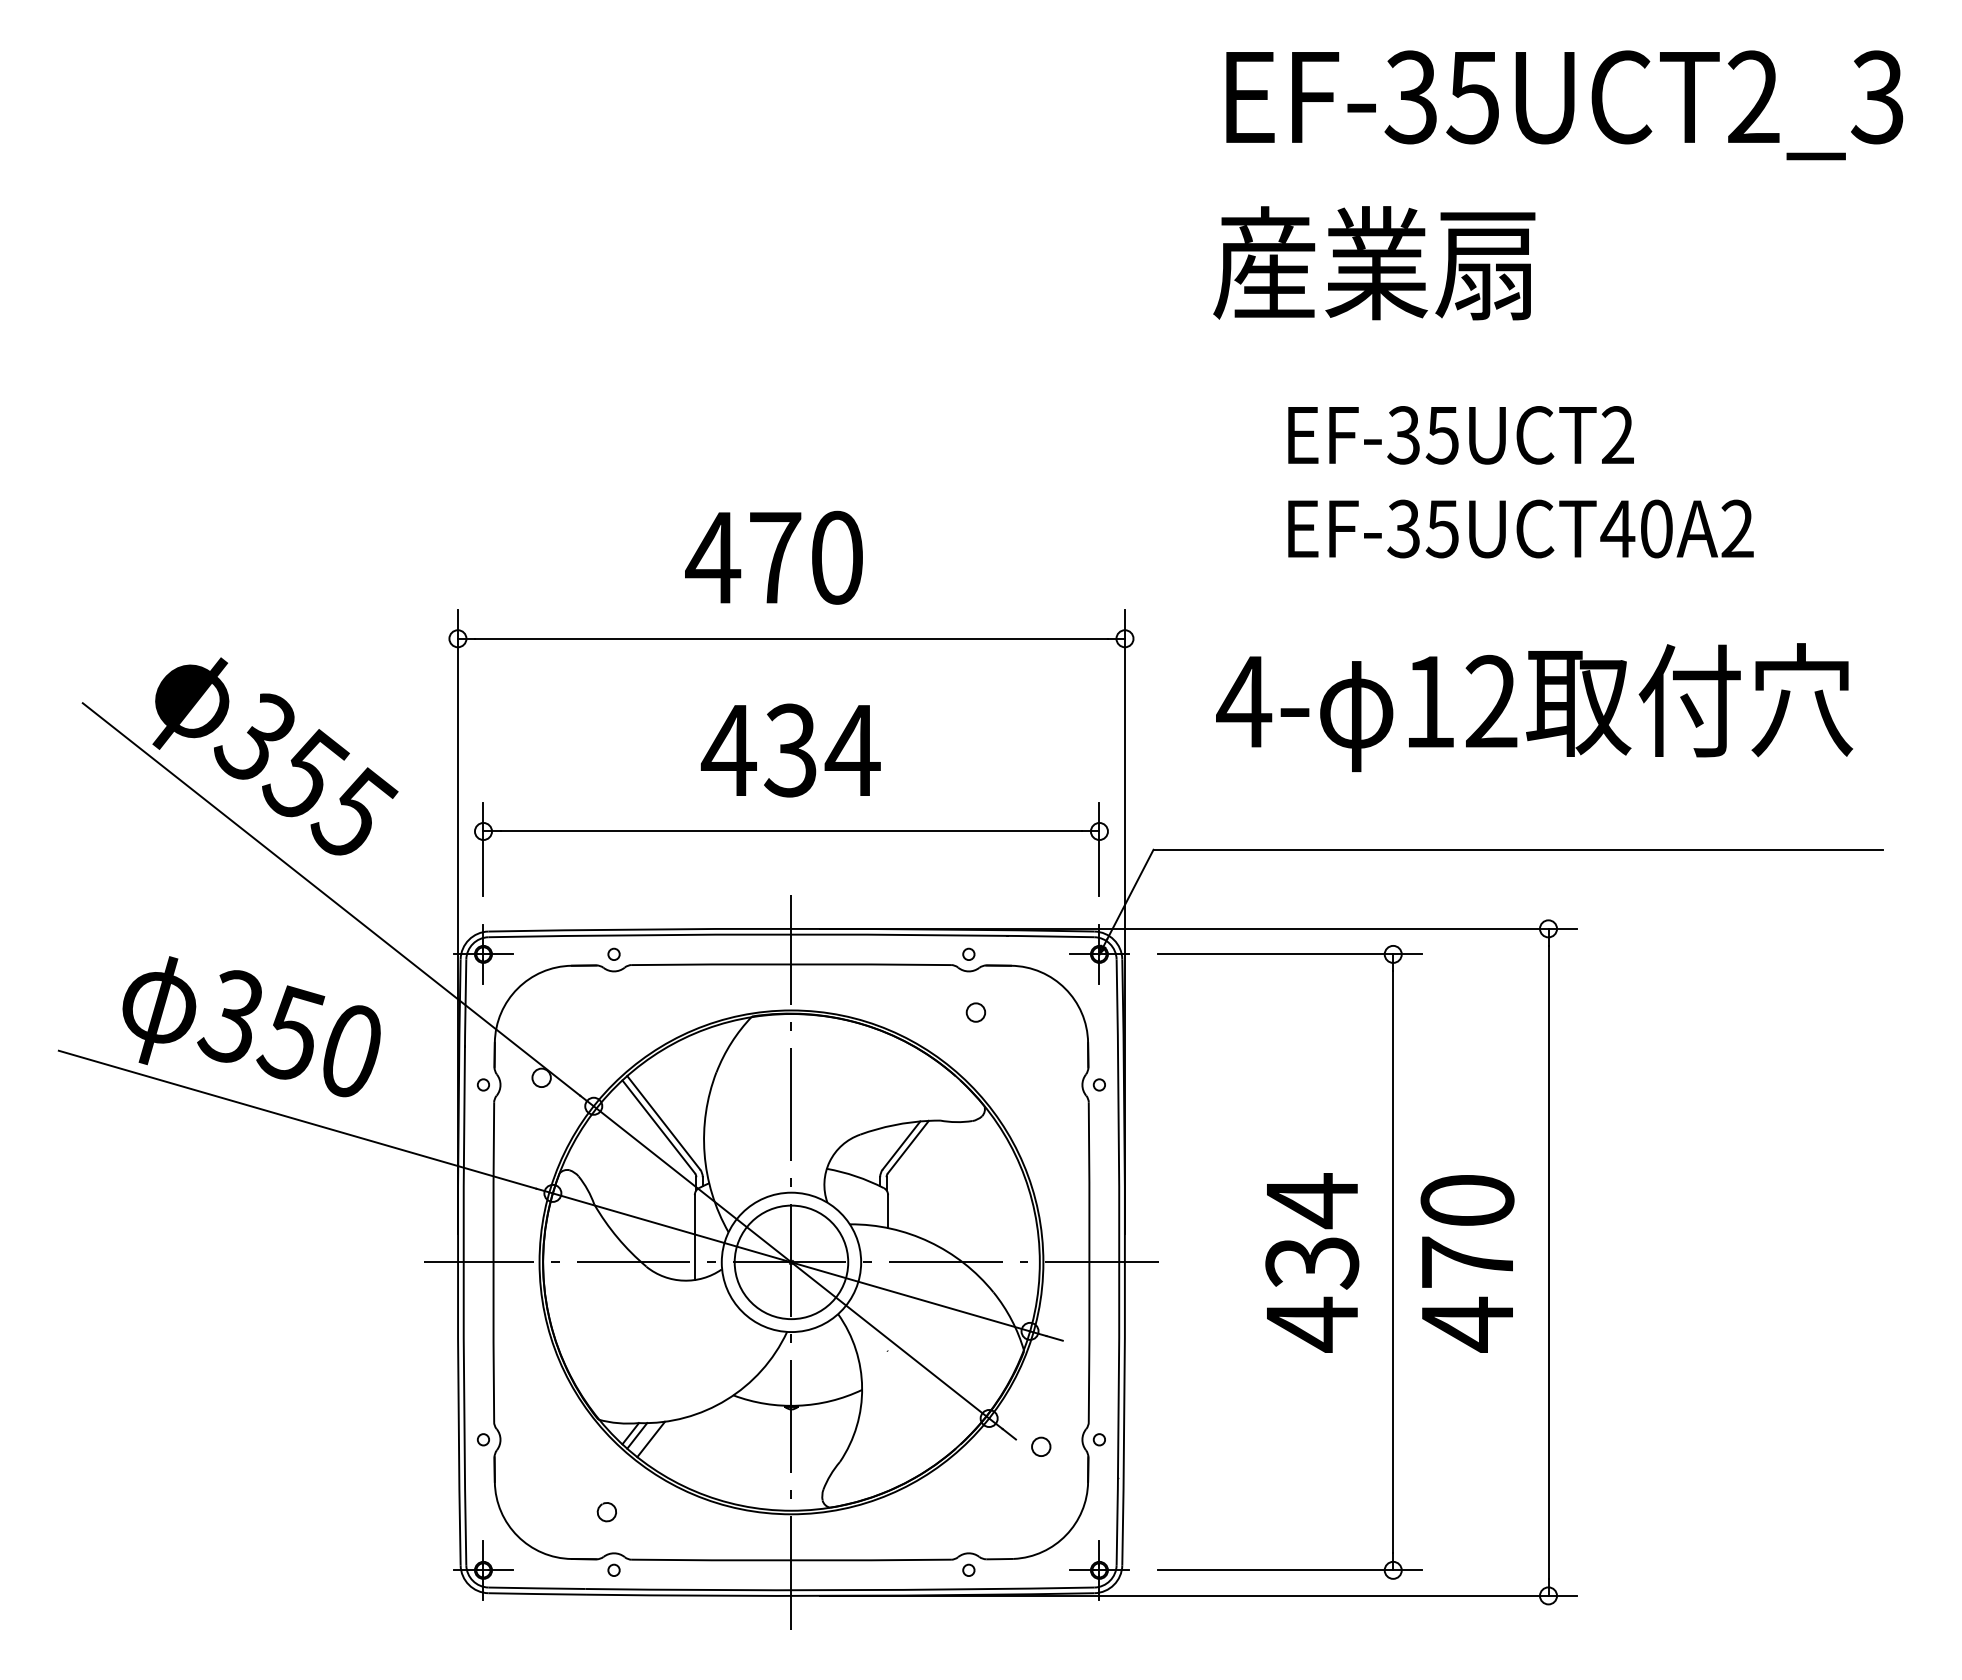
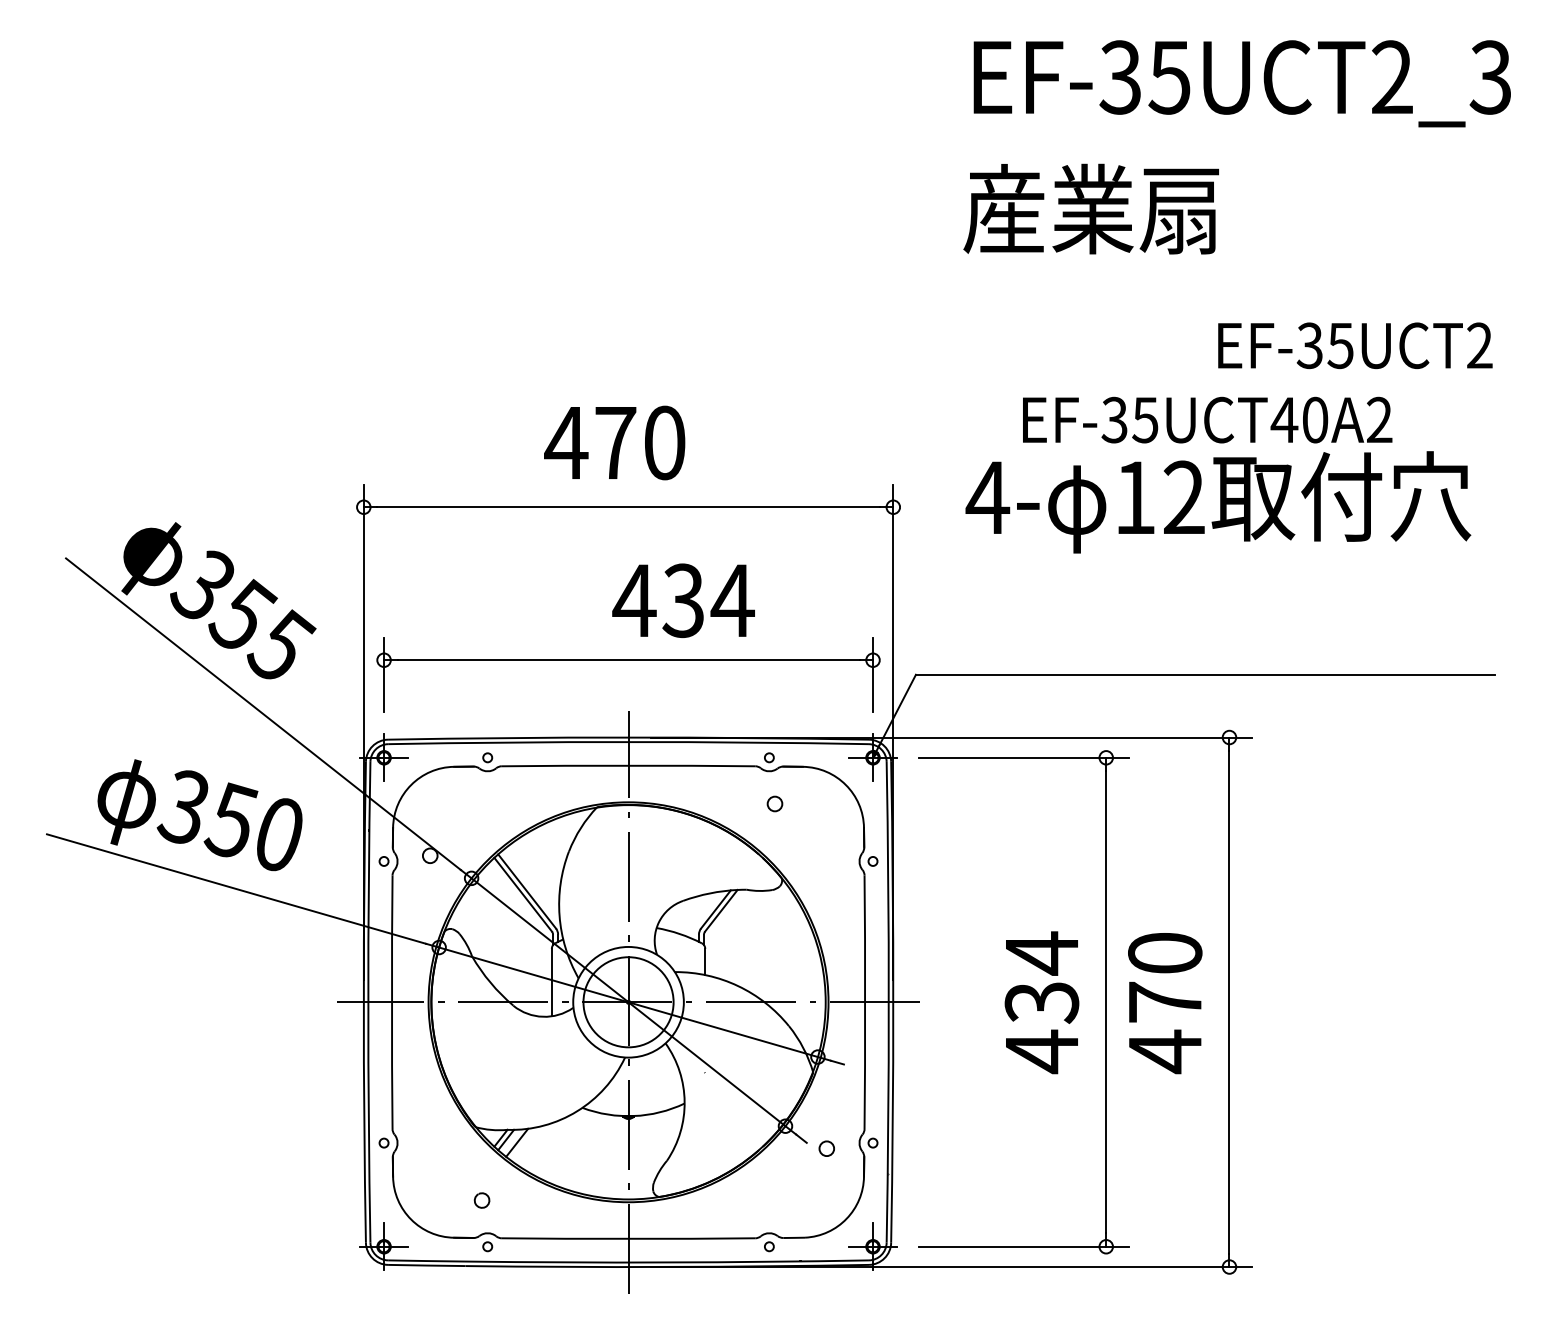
text: (1460, 435) -> (1354, 345), moved
text: (1534, 707) -> (1218, 502), moved
text: (790, 750) -> (683, 600), moved

